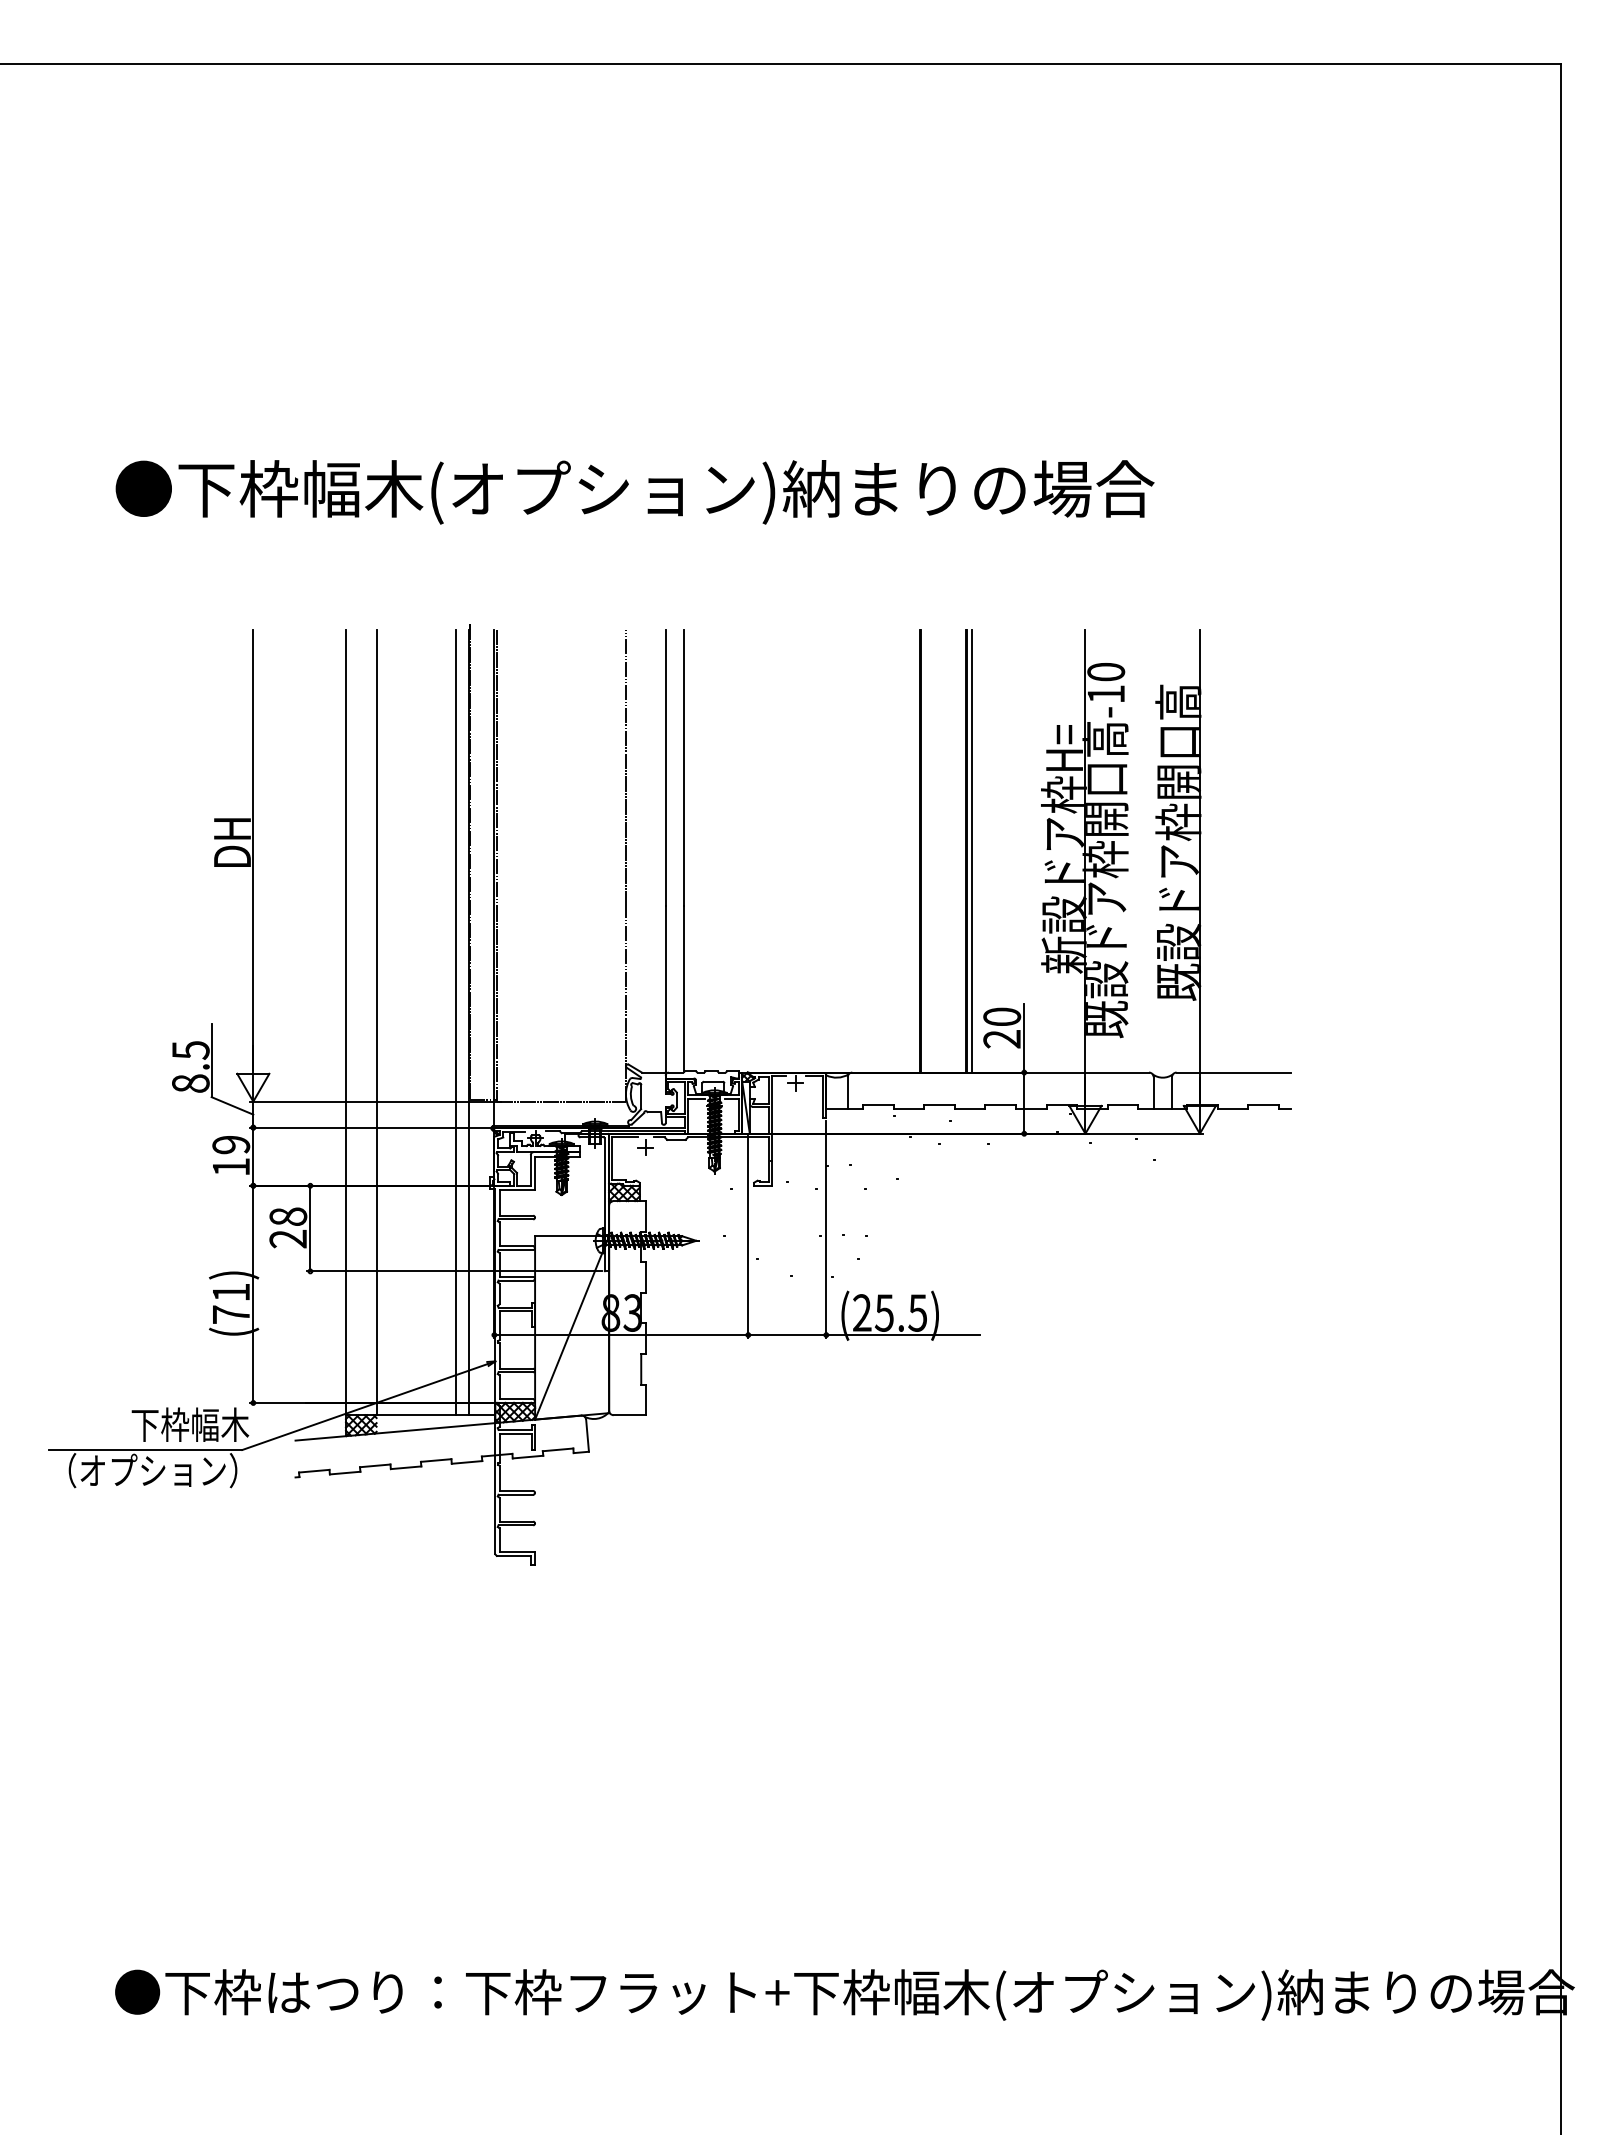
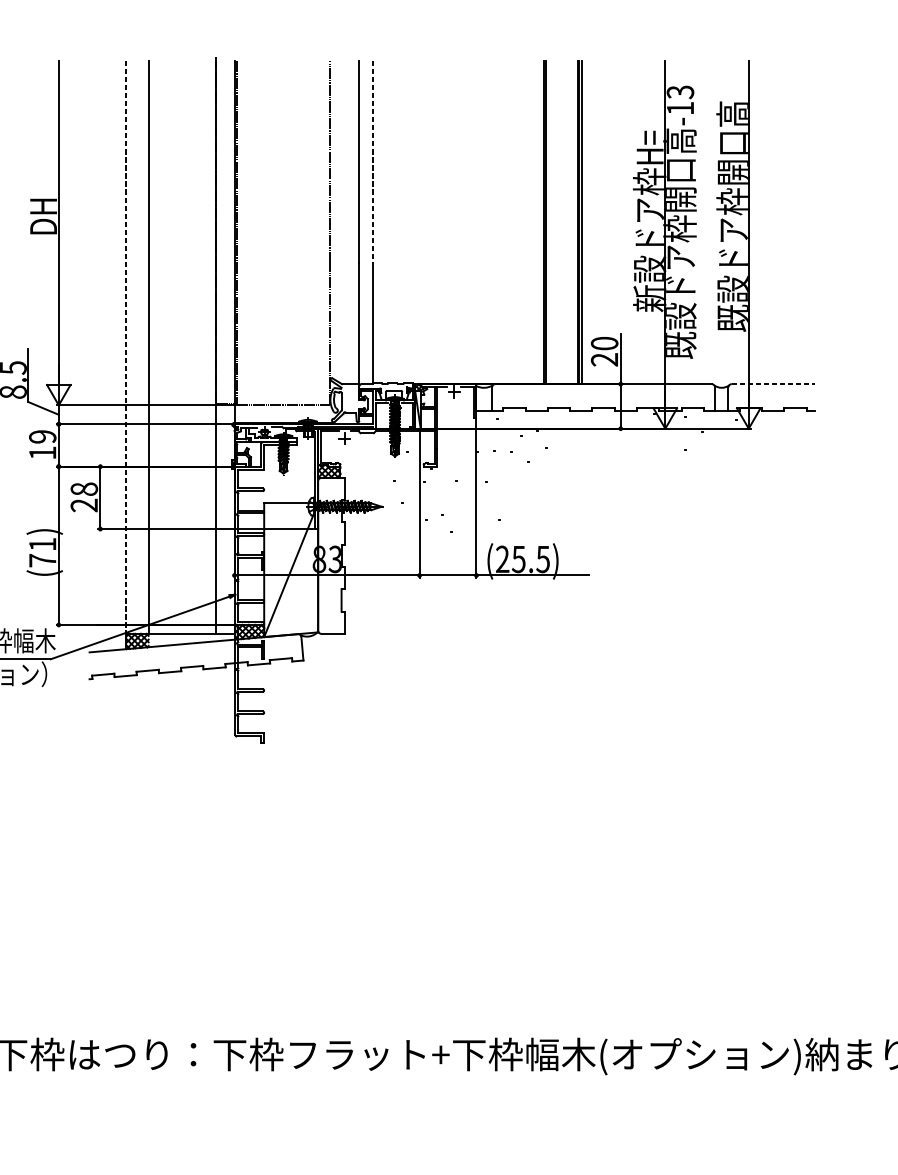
text: (1106, 672) -> (680, 92), -10 -> -13
line: (684, 768) -> (373, 162), solid -> dashed
line: (346, 1022) -> (126, 347), solid -> dashed
line: (456, 1022) -> (206, 347), removed
line: (1234, 1072) -> (773, 384), solid -> dashed

